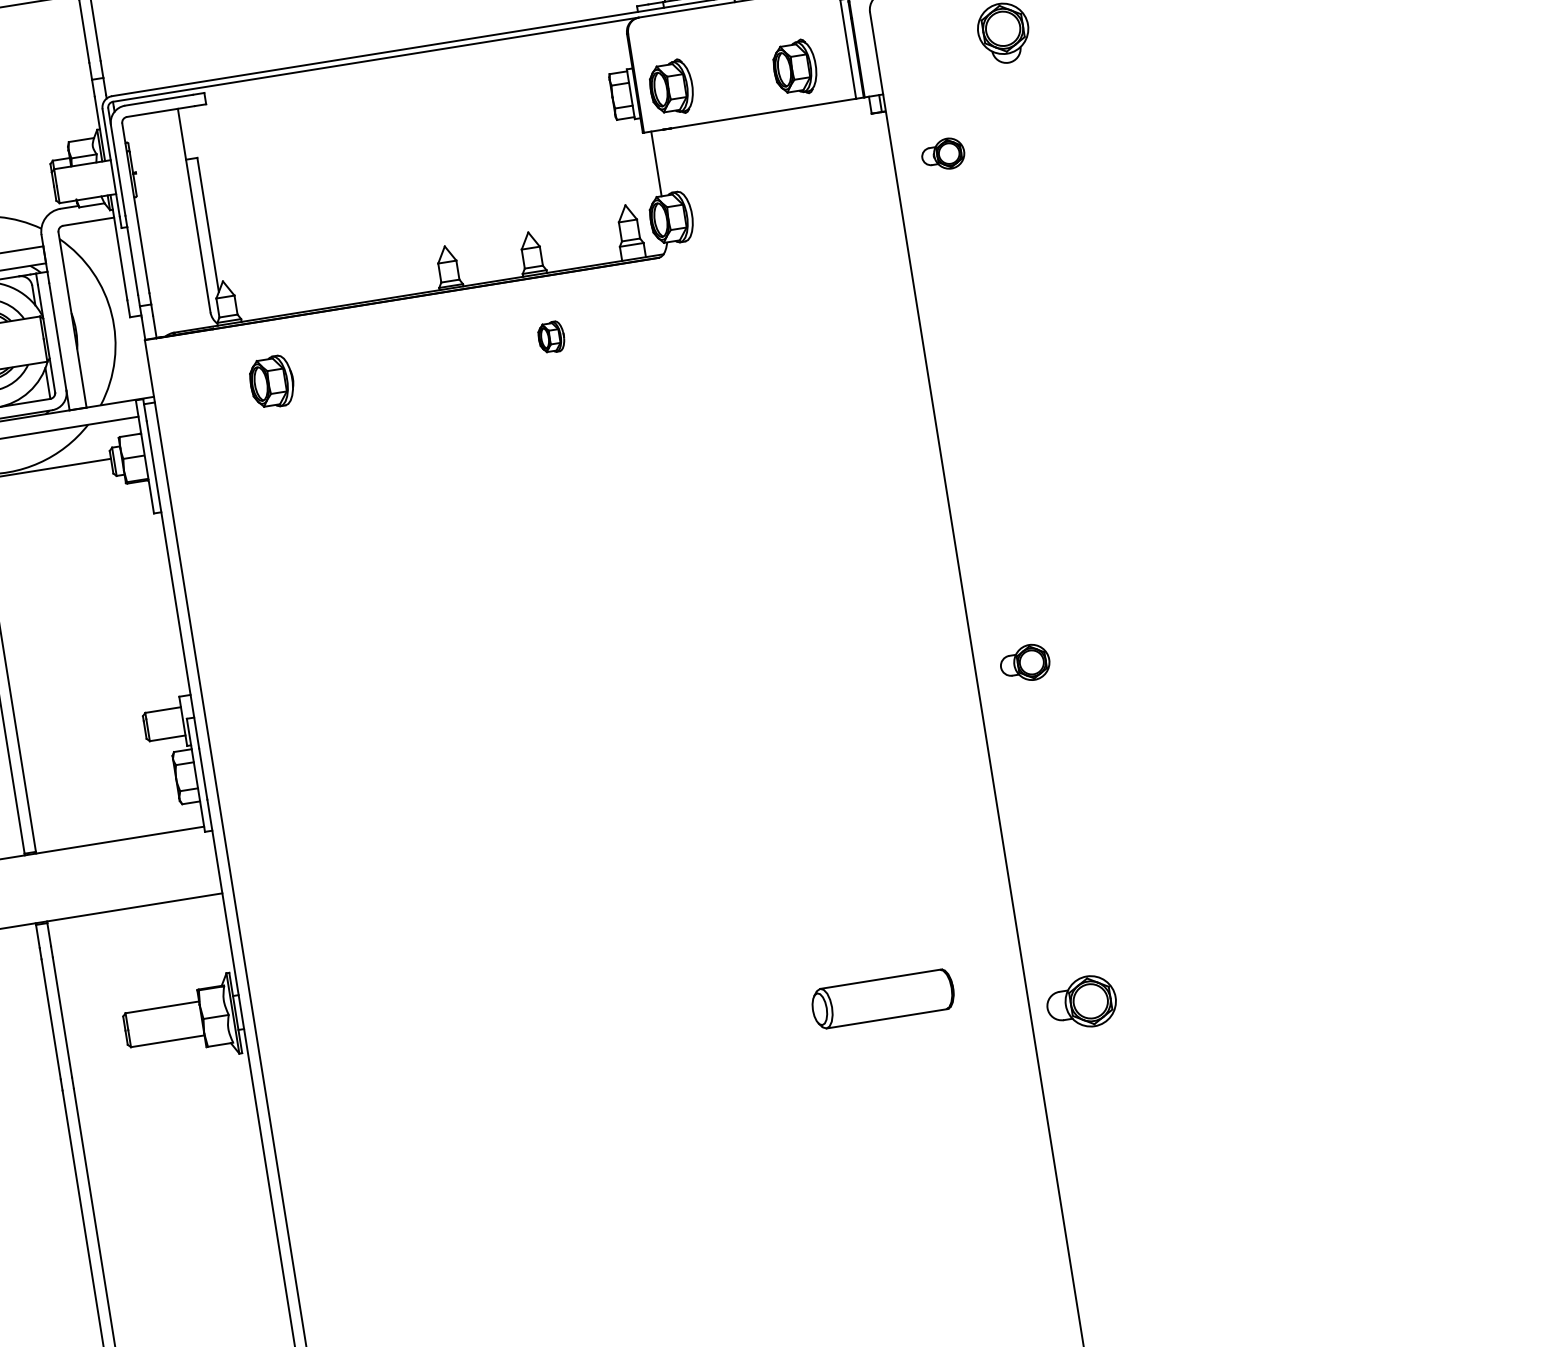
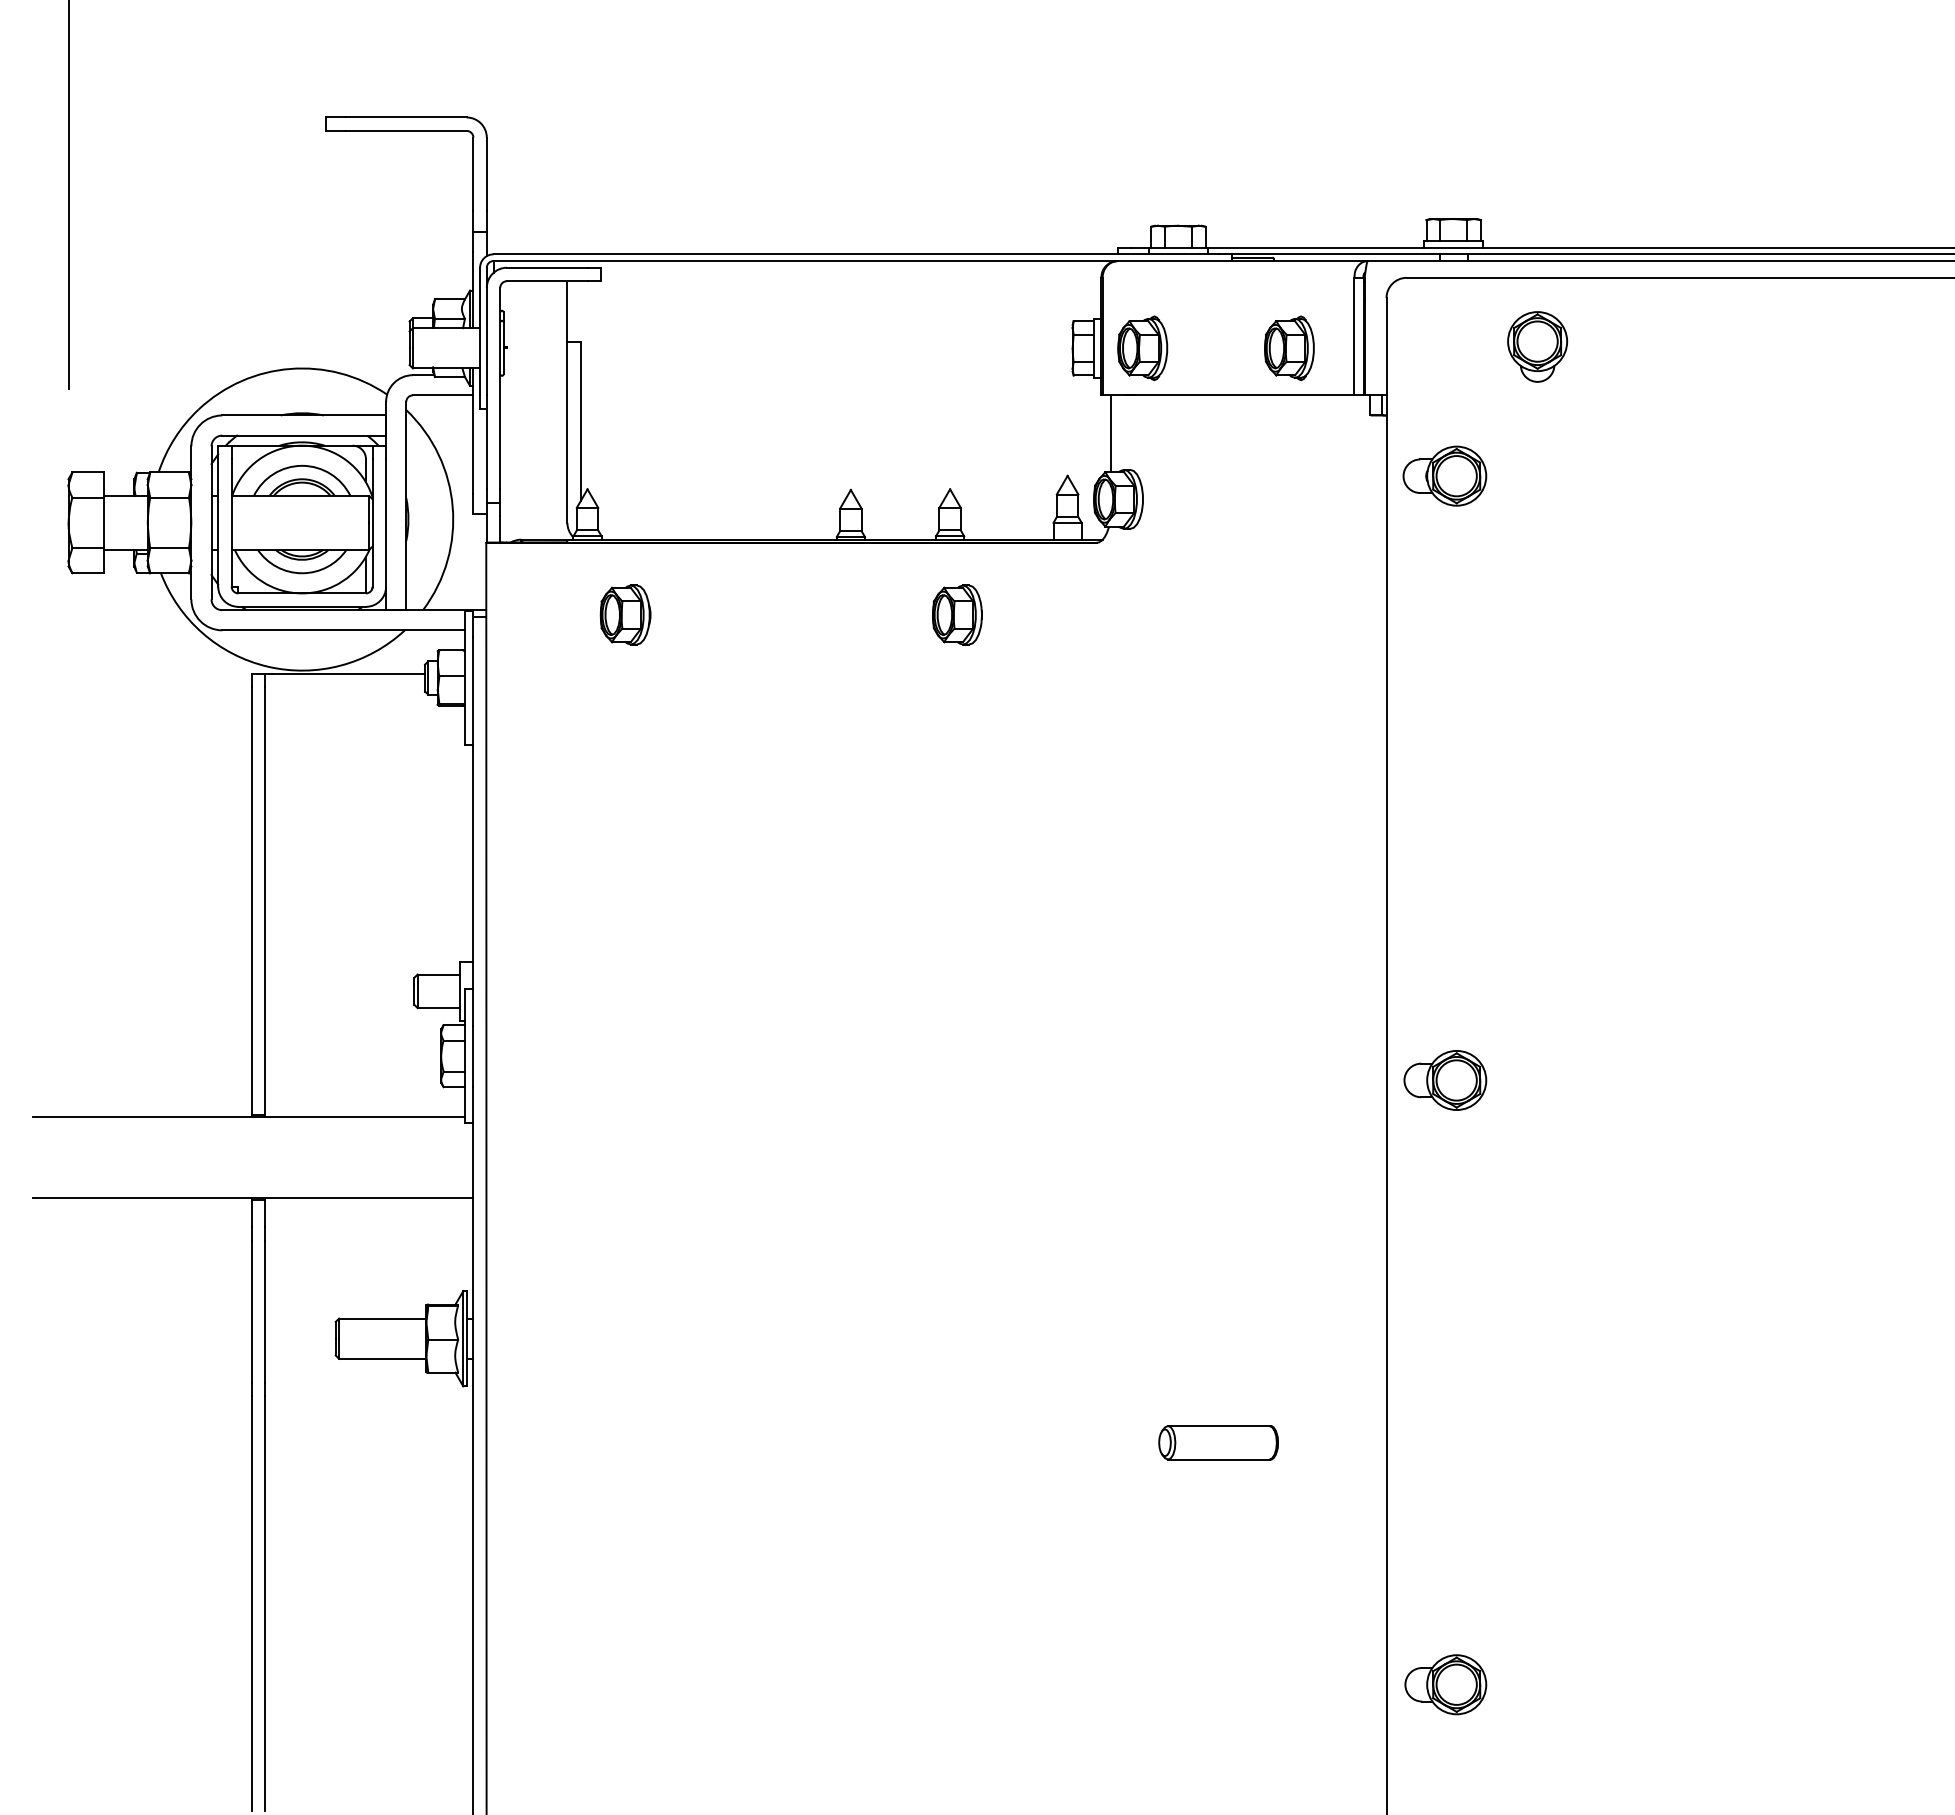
part: (942, 154) -> (1444, 475), size x1.67
part: (551, 336) -> (957, 614), size x1.67
part: (1025, 663) -> (1445, 1080), size x1.43
part: (882, 999) -> (1218, 1442), size x0.71
part: (1081, 1002) -> (1445, 1684), moved

